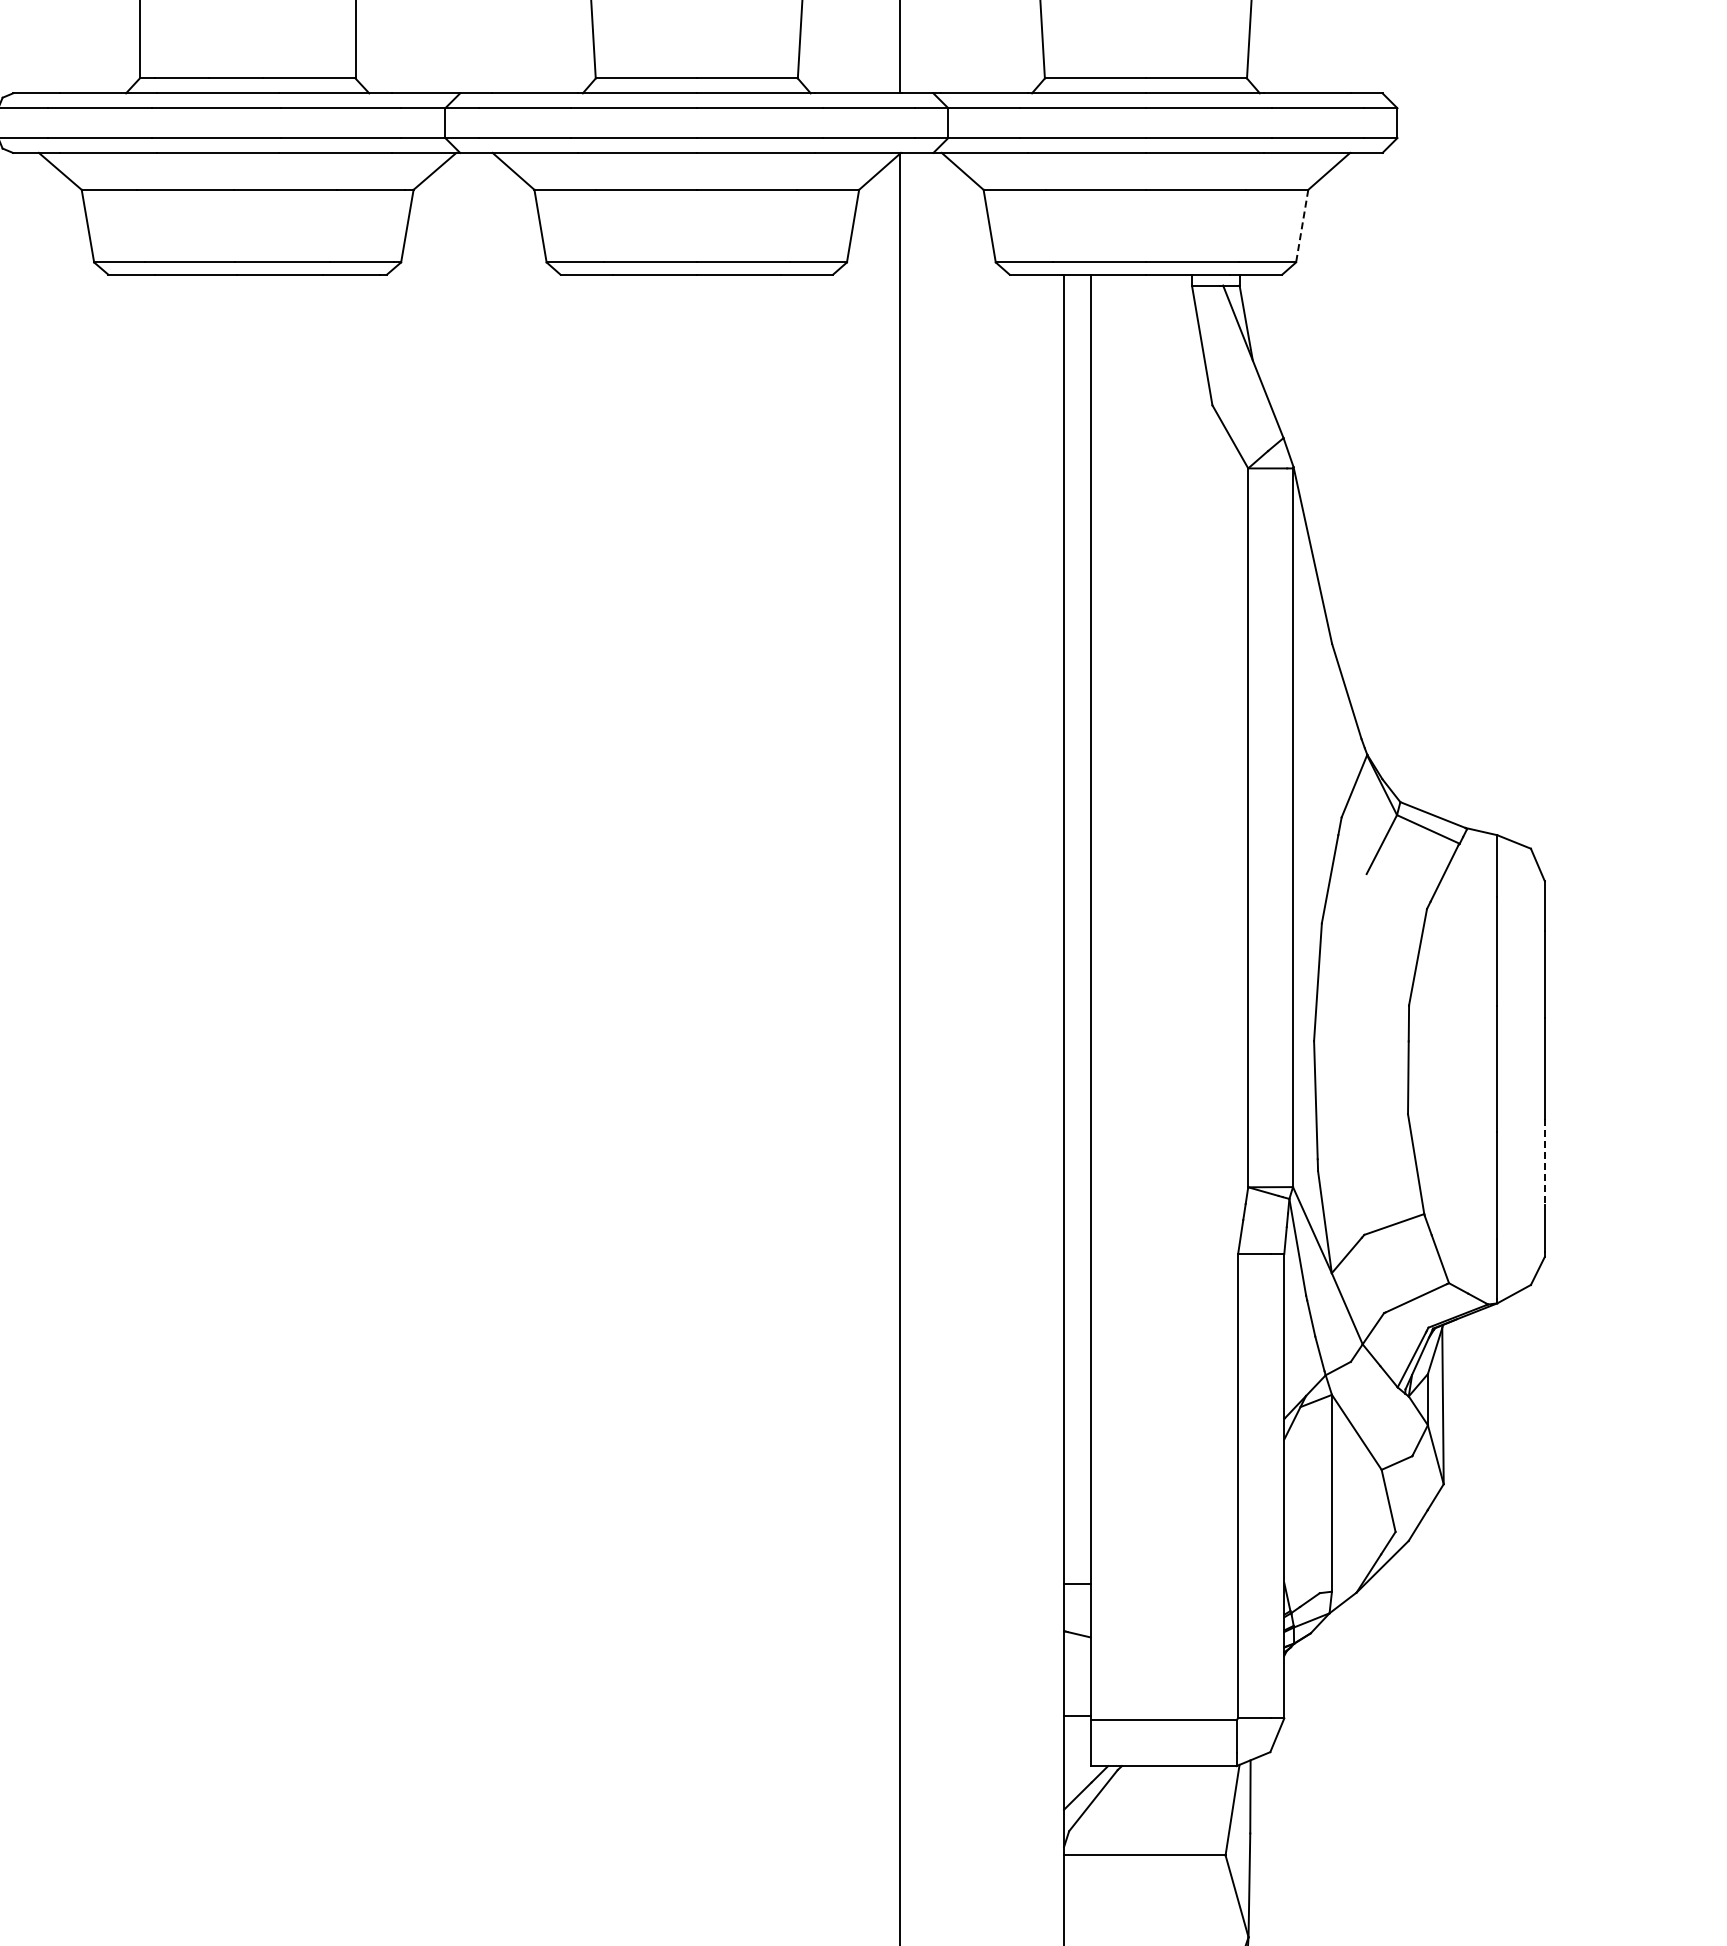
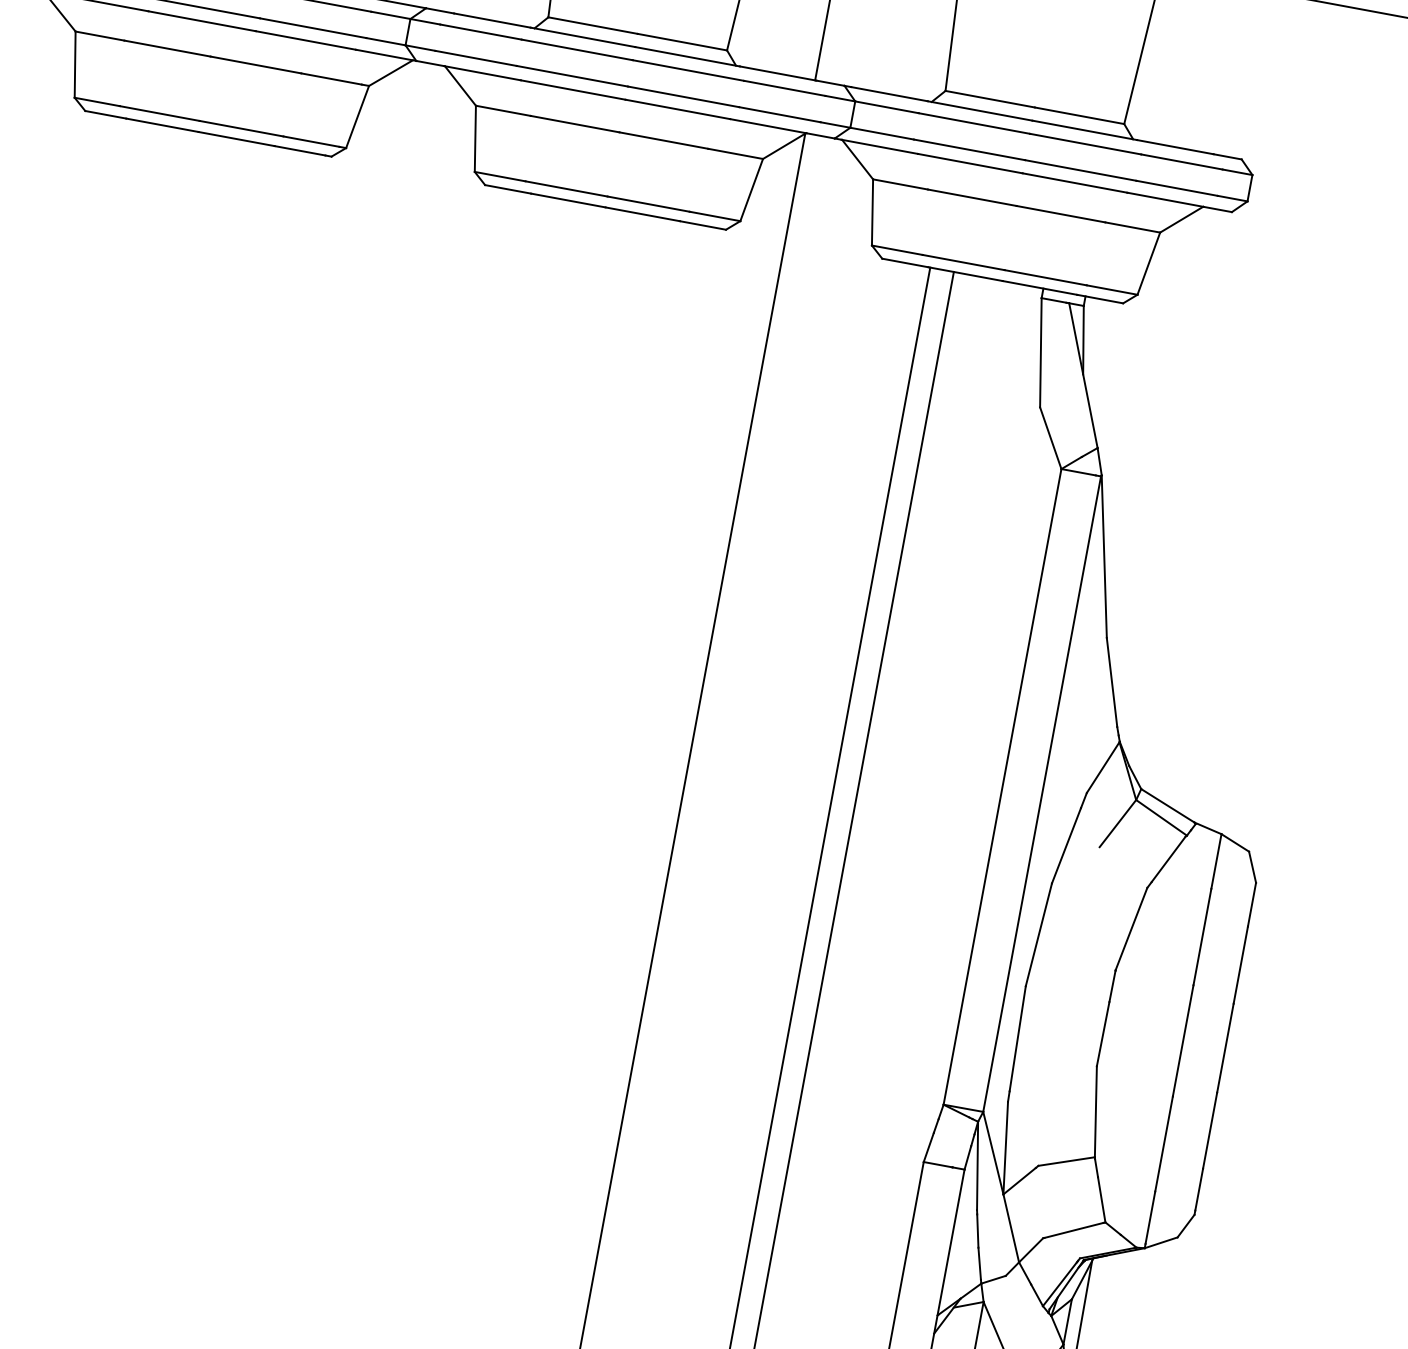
line: (1302, 226) -> (1149, 264), dashed -> solid
line: (1544, 1162) -> (1209, 1131), dashed -> solid

